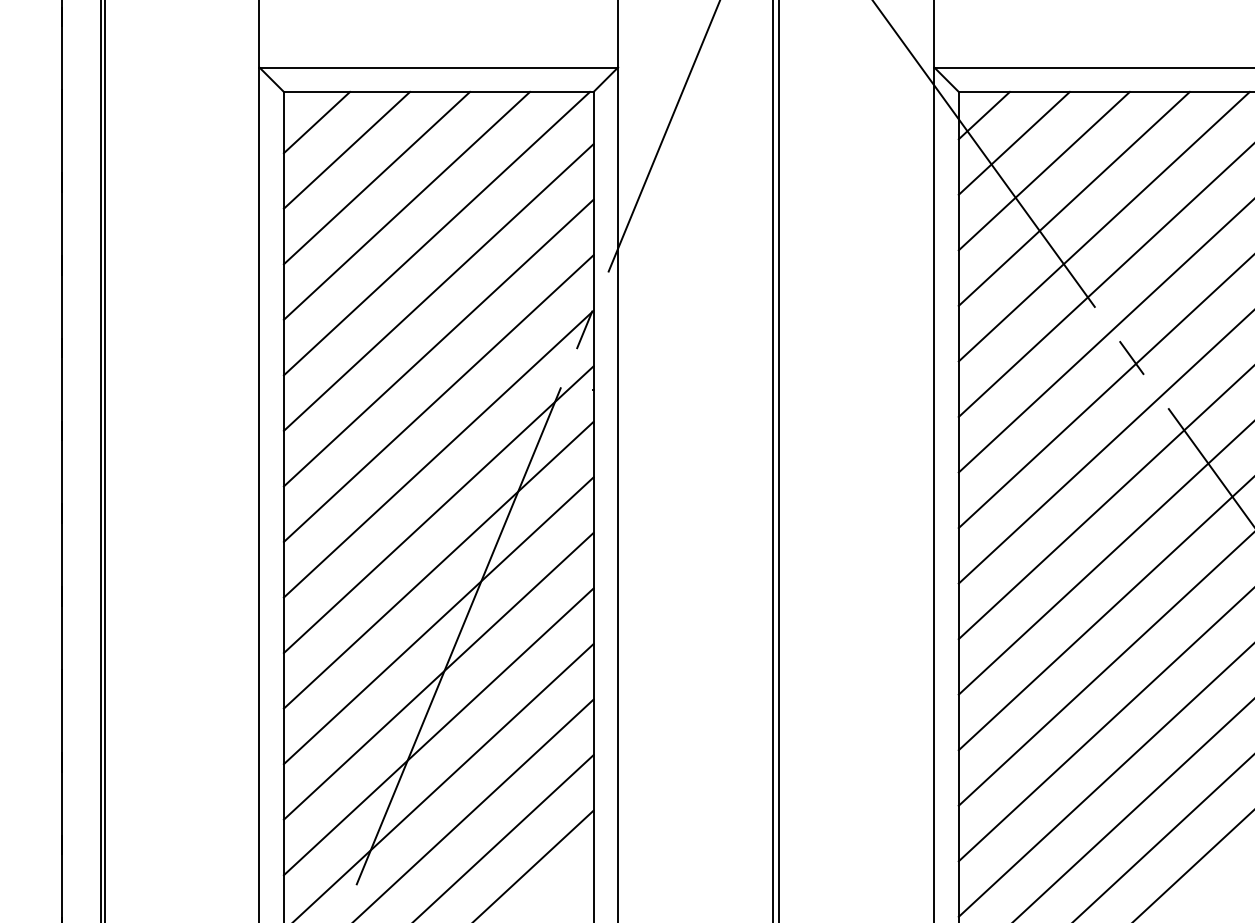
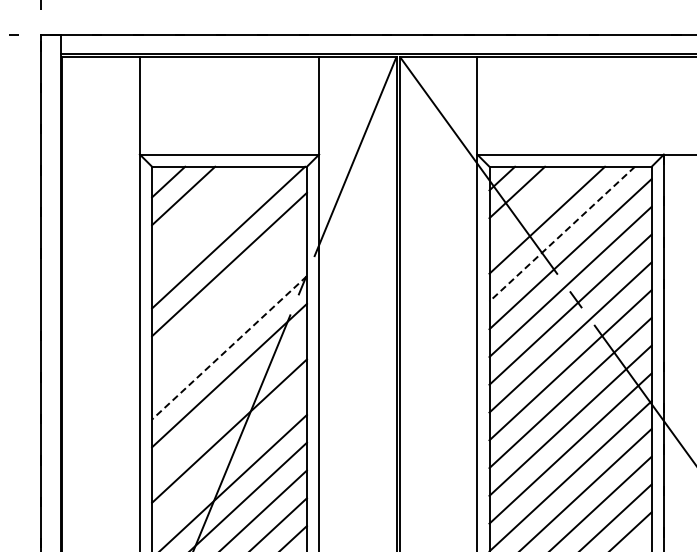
line: (1044, 169) -> (532, 205), removed
line: (376, 177) -> (198, 209), removed
line: (406, 205) -> (213, 223), removed
line: (1102, 227) -> (561, 234), solid -> dashed
line: (438, 341) -> (229, 291), removed
line: (438, 397) -> (229, 319), removed
line: (438, 453) -> (229, 347), solid -> dashed
line: (438, 565) -> (229, 403), removed
line: (438, 675) -> (229, 458), removed

